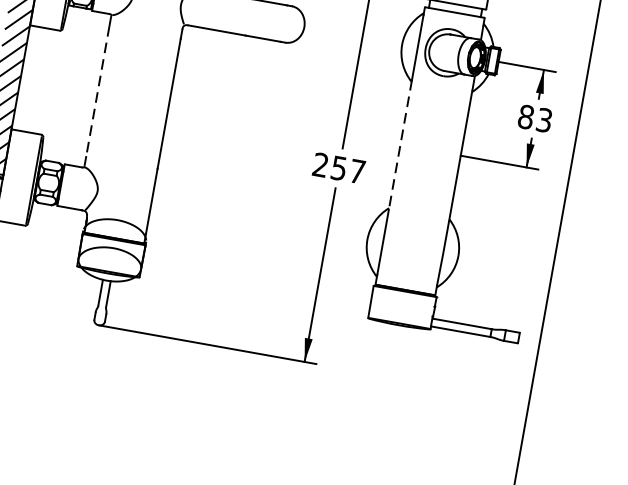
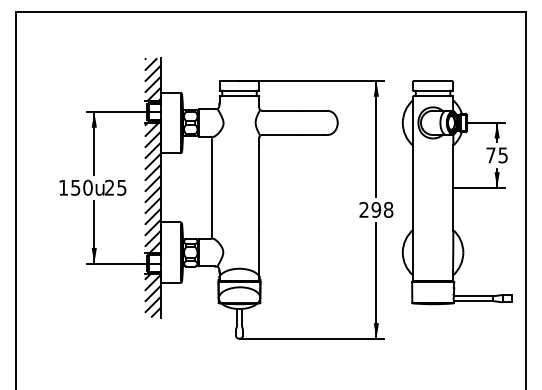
line: (97, 92) -> (211, 188), dashed -> solid
text: (534, 118) -> (496, 155), 83 -> 75
line: (400, 146) -> (413, 188), dashed -> solid
text: (348, 169) -> (382, 209), 257 -> 298

